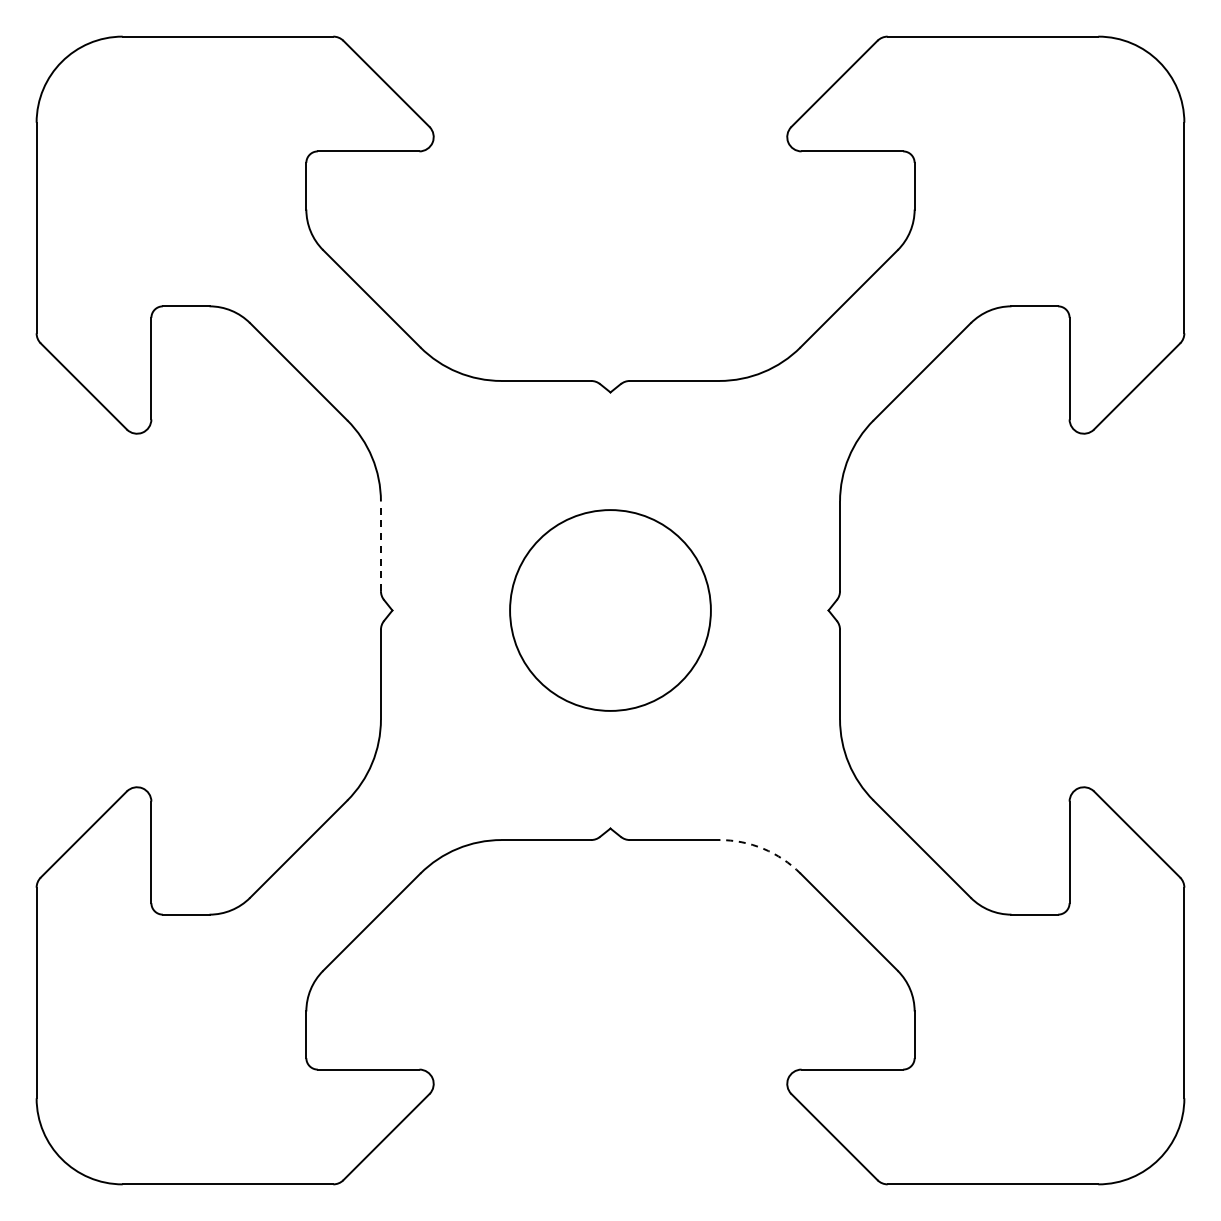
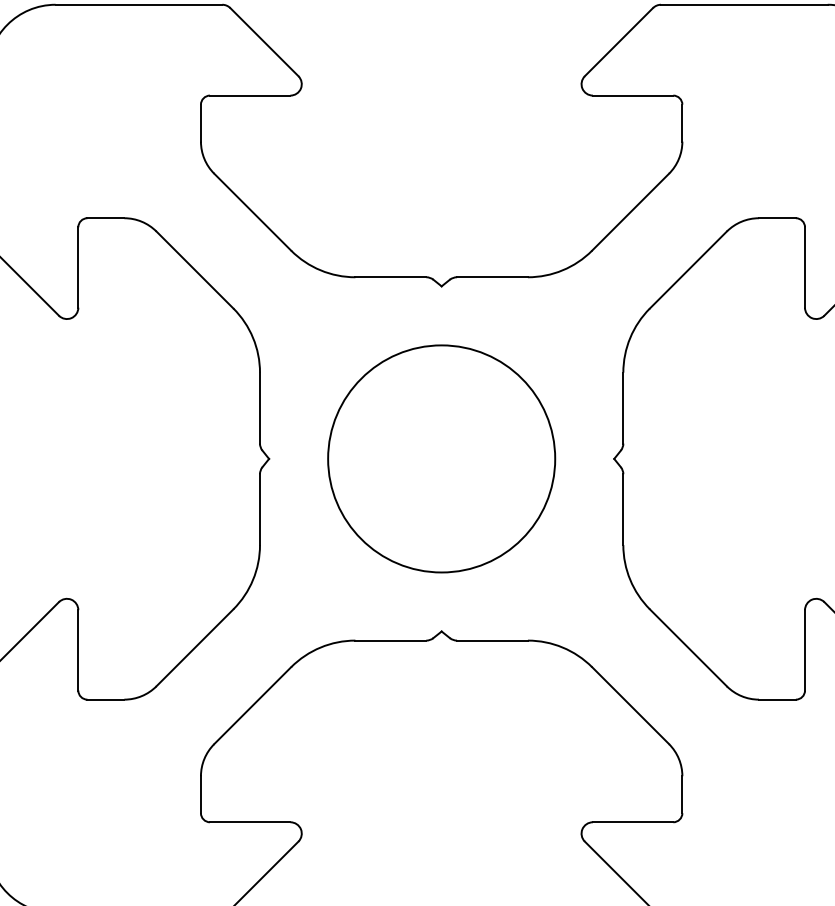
line: (380, 546) -> (259, 408), dashed -> solid
circle: (610, 610) -> (441, 458), size x1.43
arc: (763, 848) -> (562, 647), dashed -> solid

